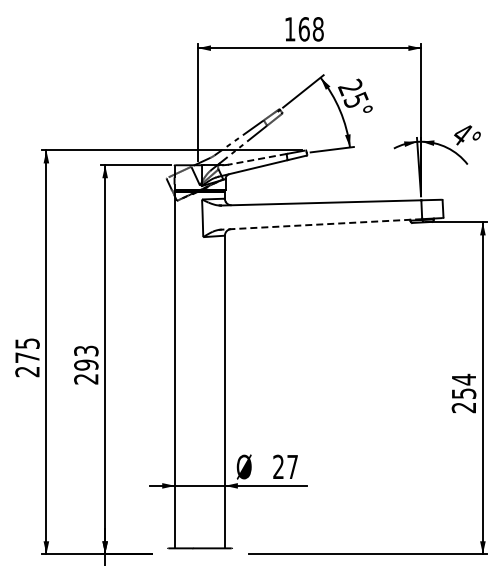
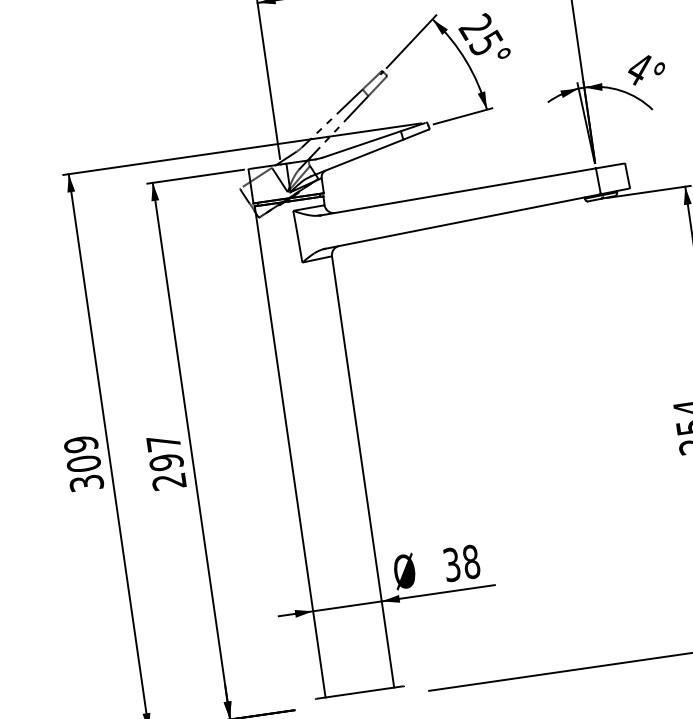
line: (257, 159) -> (361, 144), dashed -> solid
line: (321, 224) -> (463, 221), dashed -> solid
text: (86, 350) -> (163, 442), 293 -> 297
text: (27, 357) -> (83, 463), 275 -> 309
text: (285, 466) -> (461, 562), 27 -> 38

